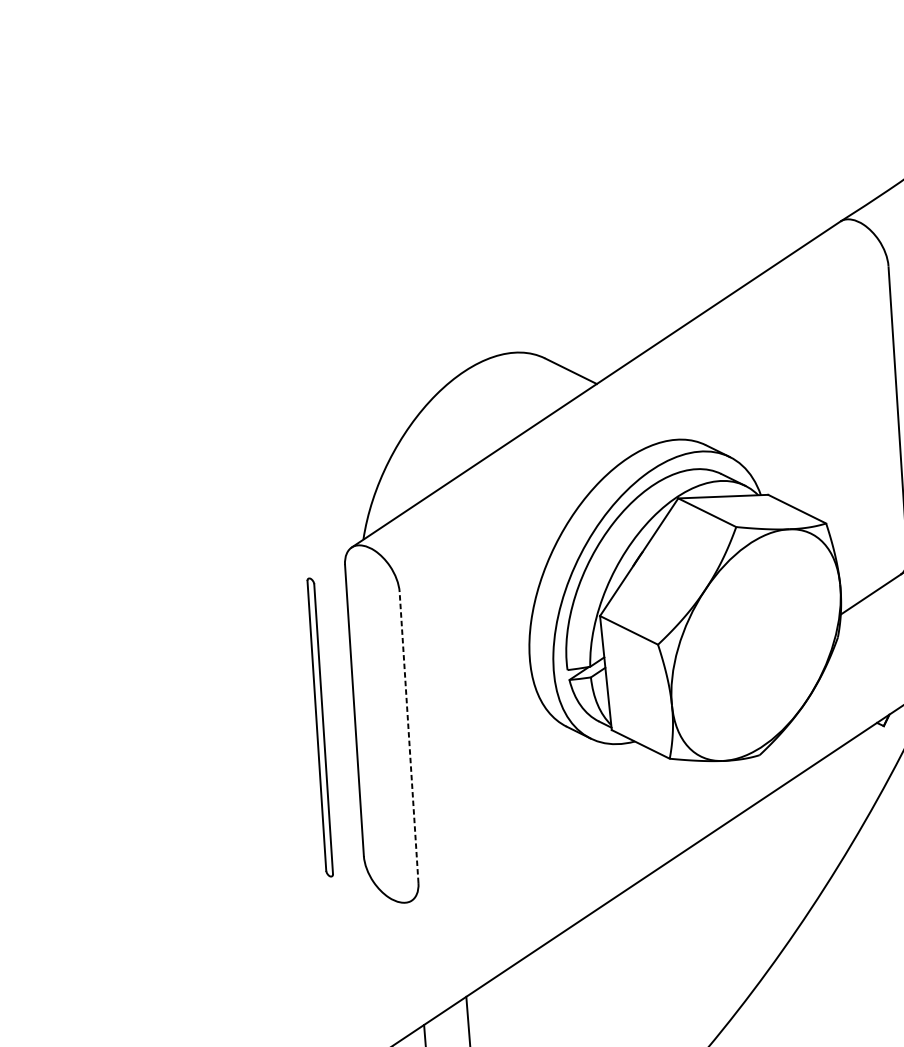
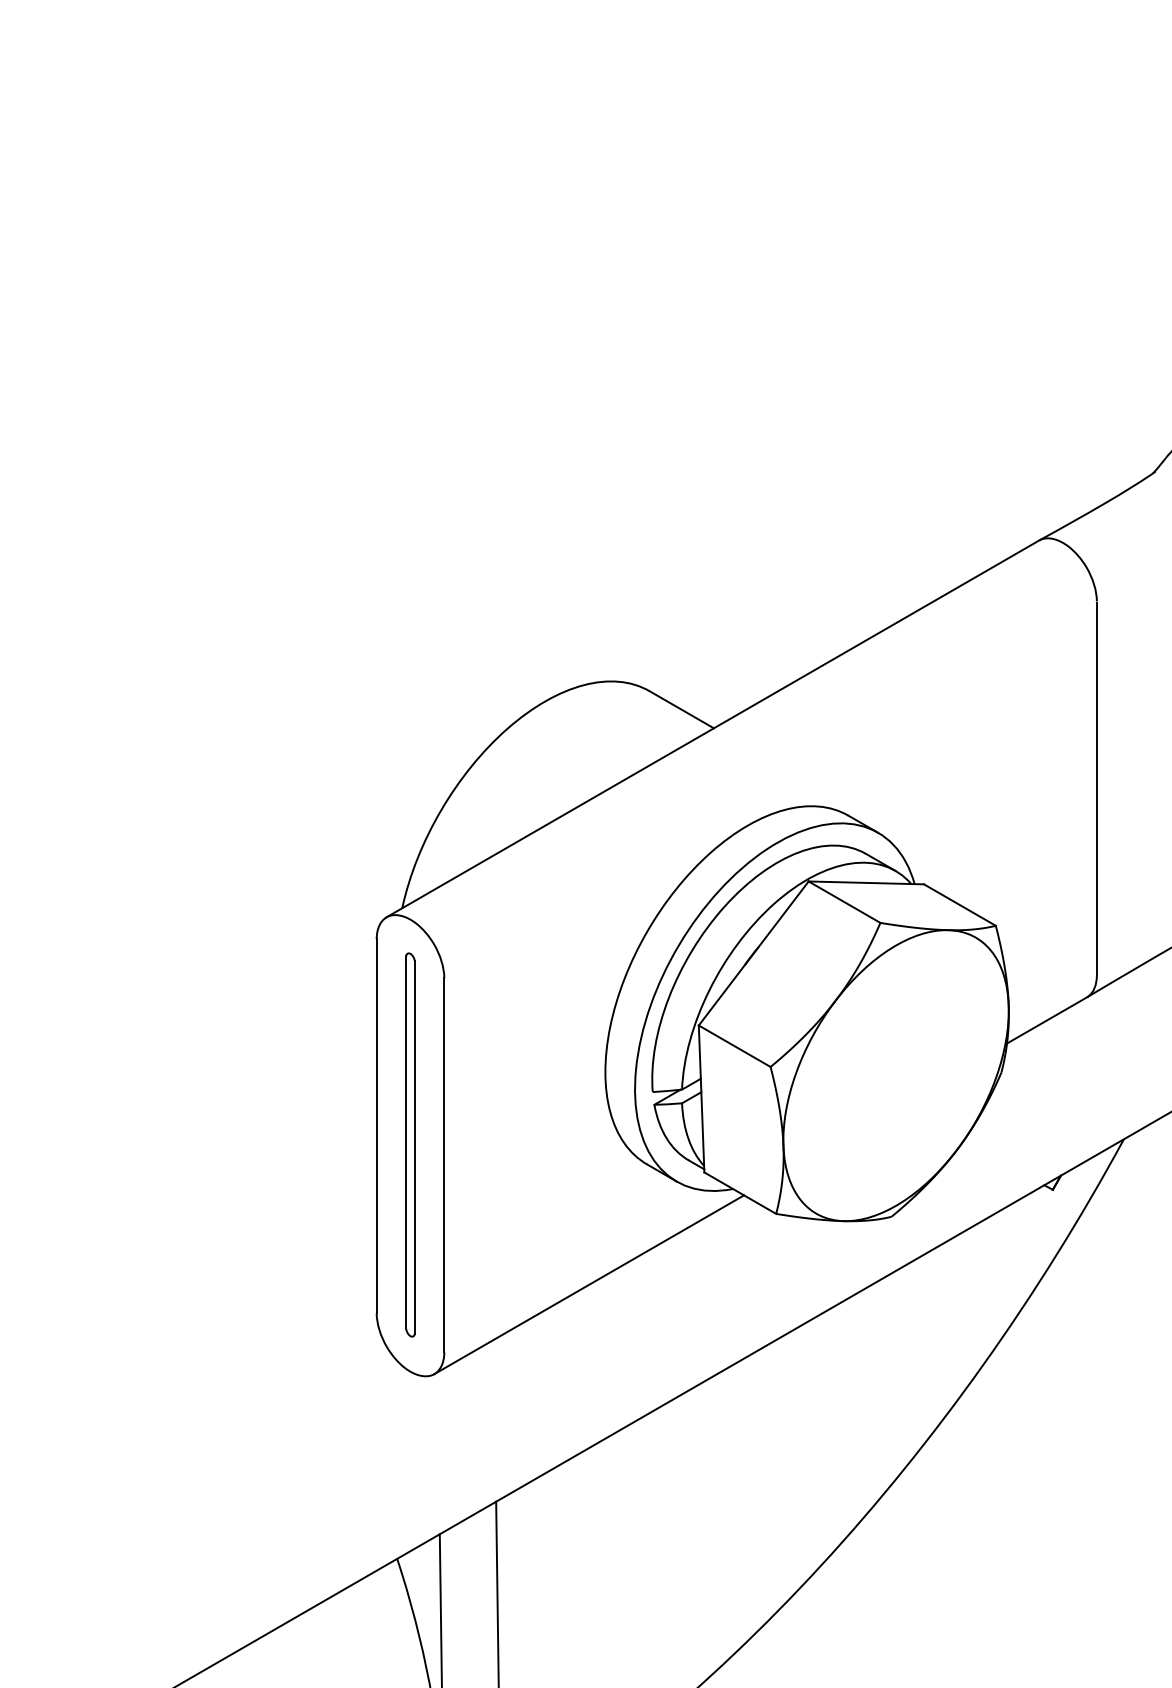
part: (320, 727) -> (410, 1144), moved
line: (409, 736) -> (444, 1164), dashed -> solid
line: (528, 823) -> (589, 1284), added

